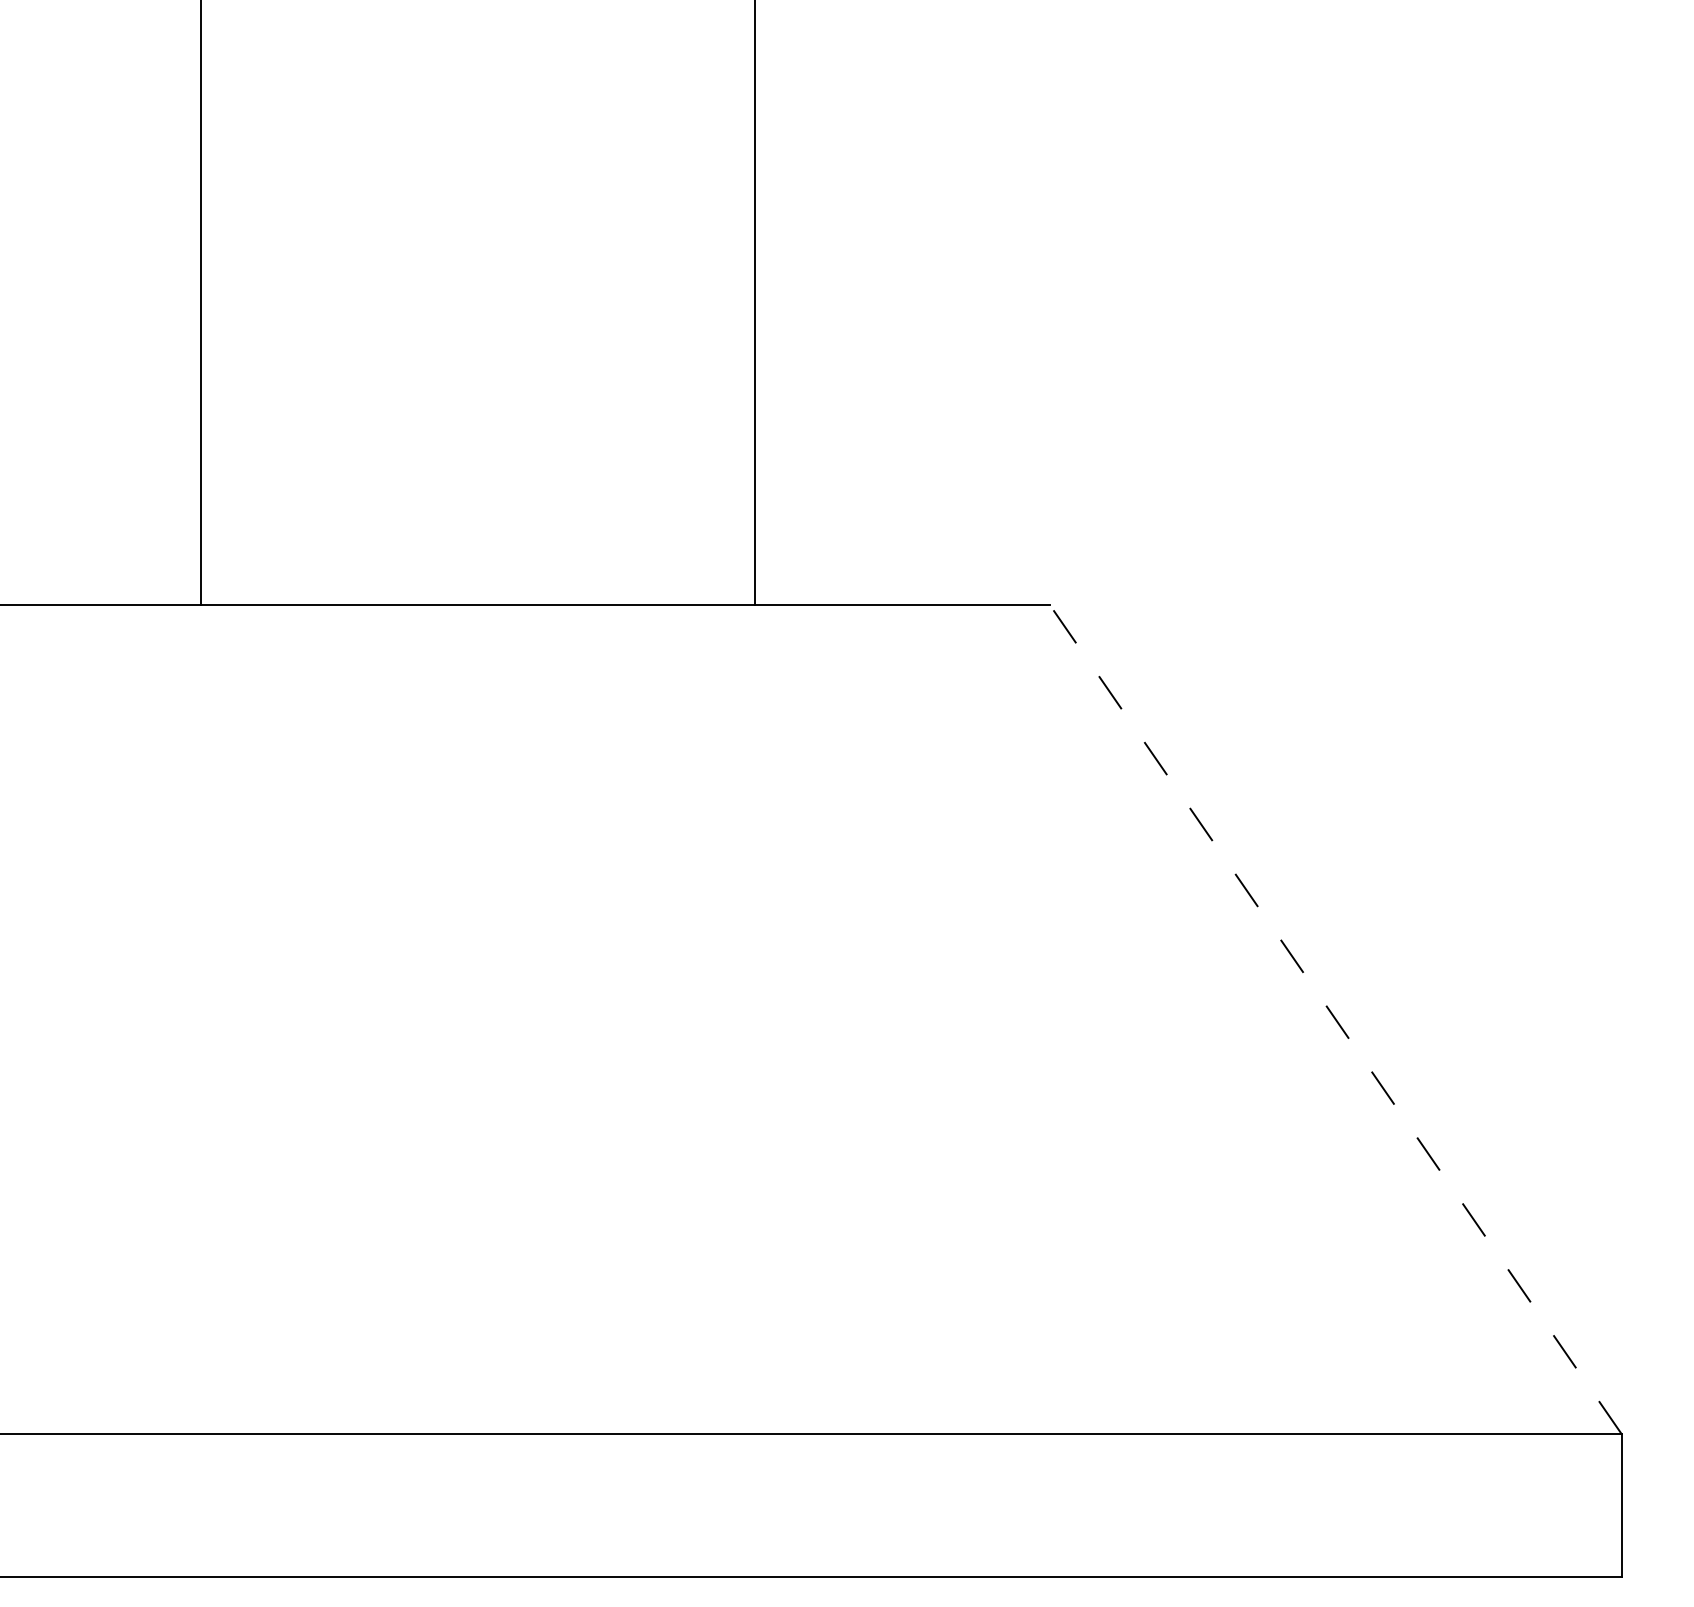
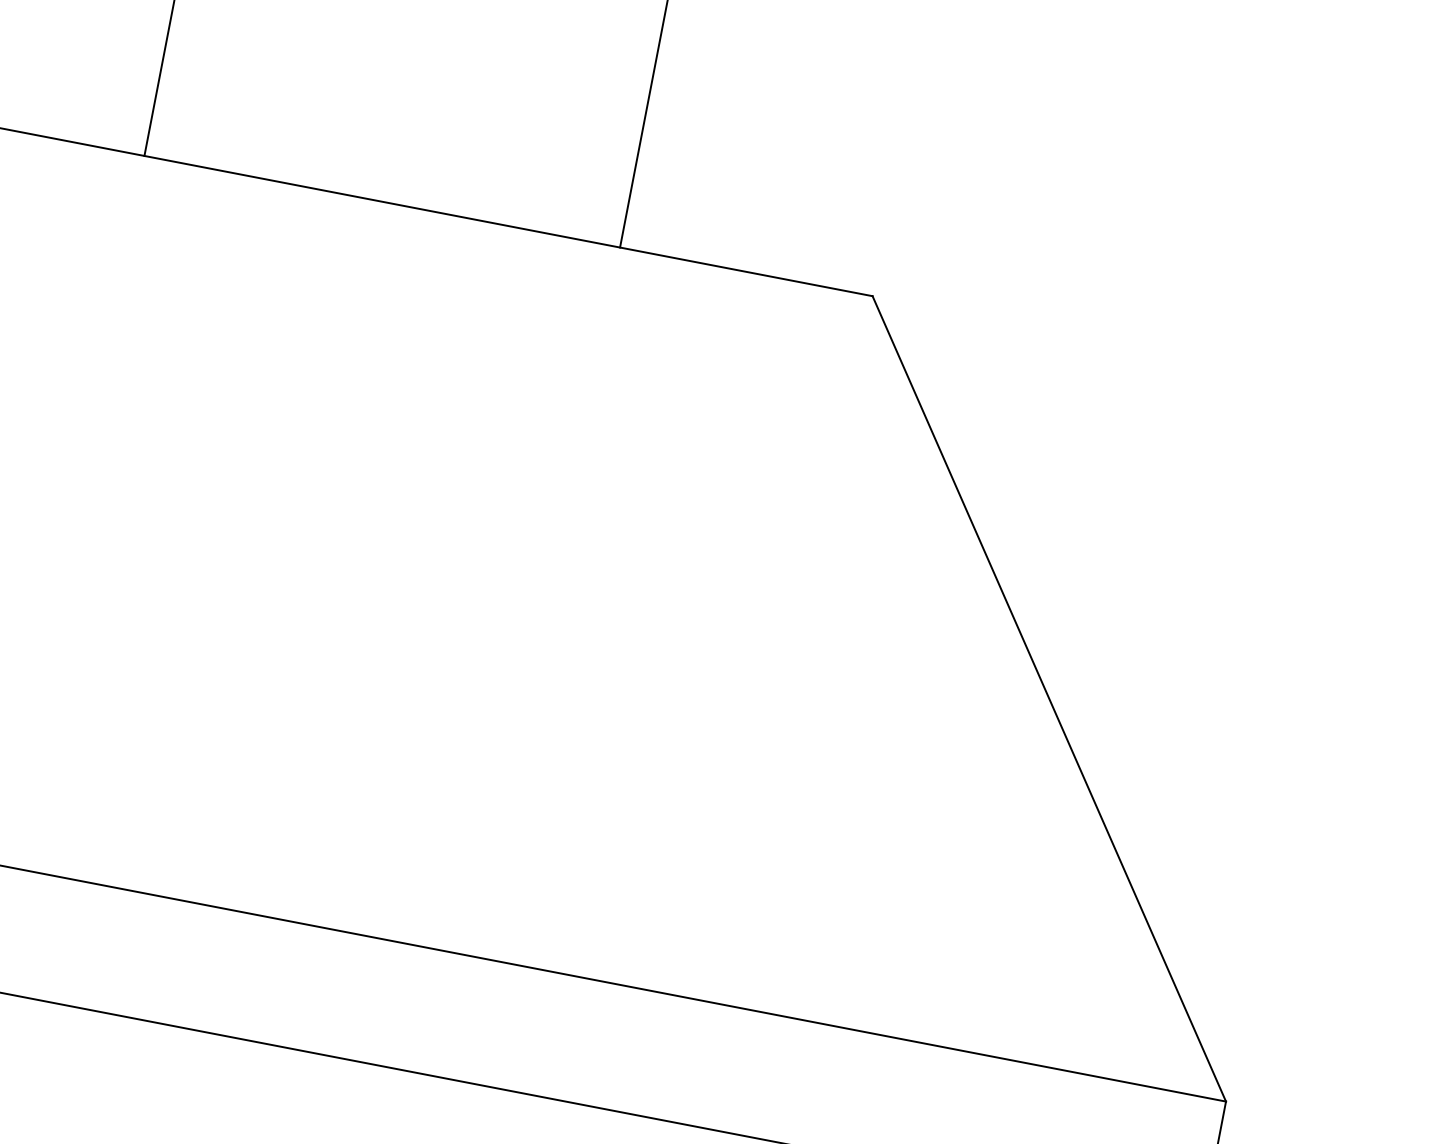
line: (1335, 1019) -> (1049, 698), dashed -> solid

